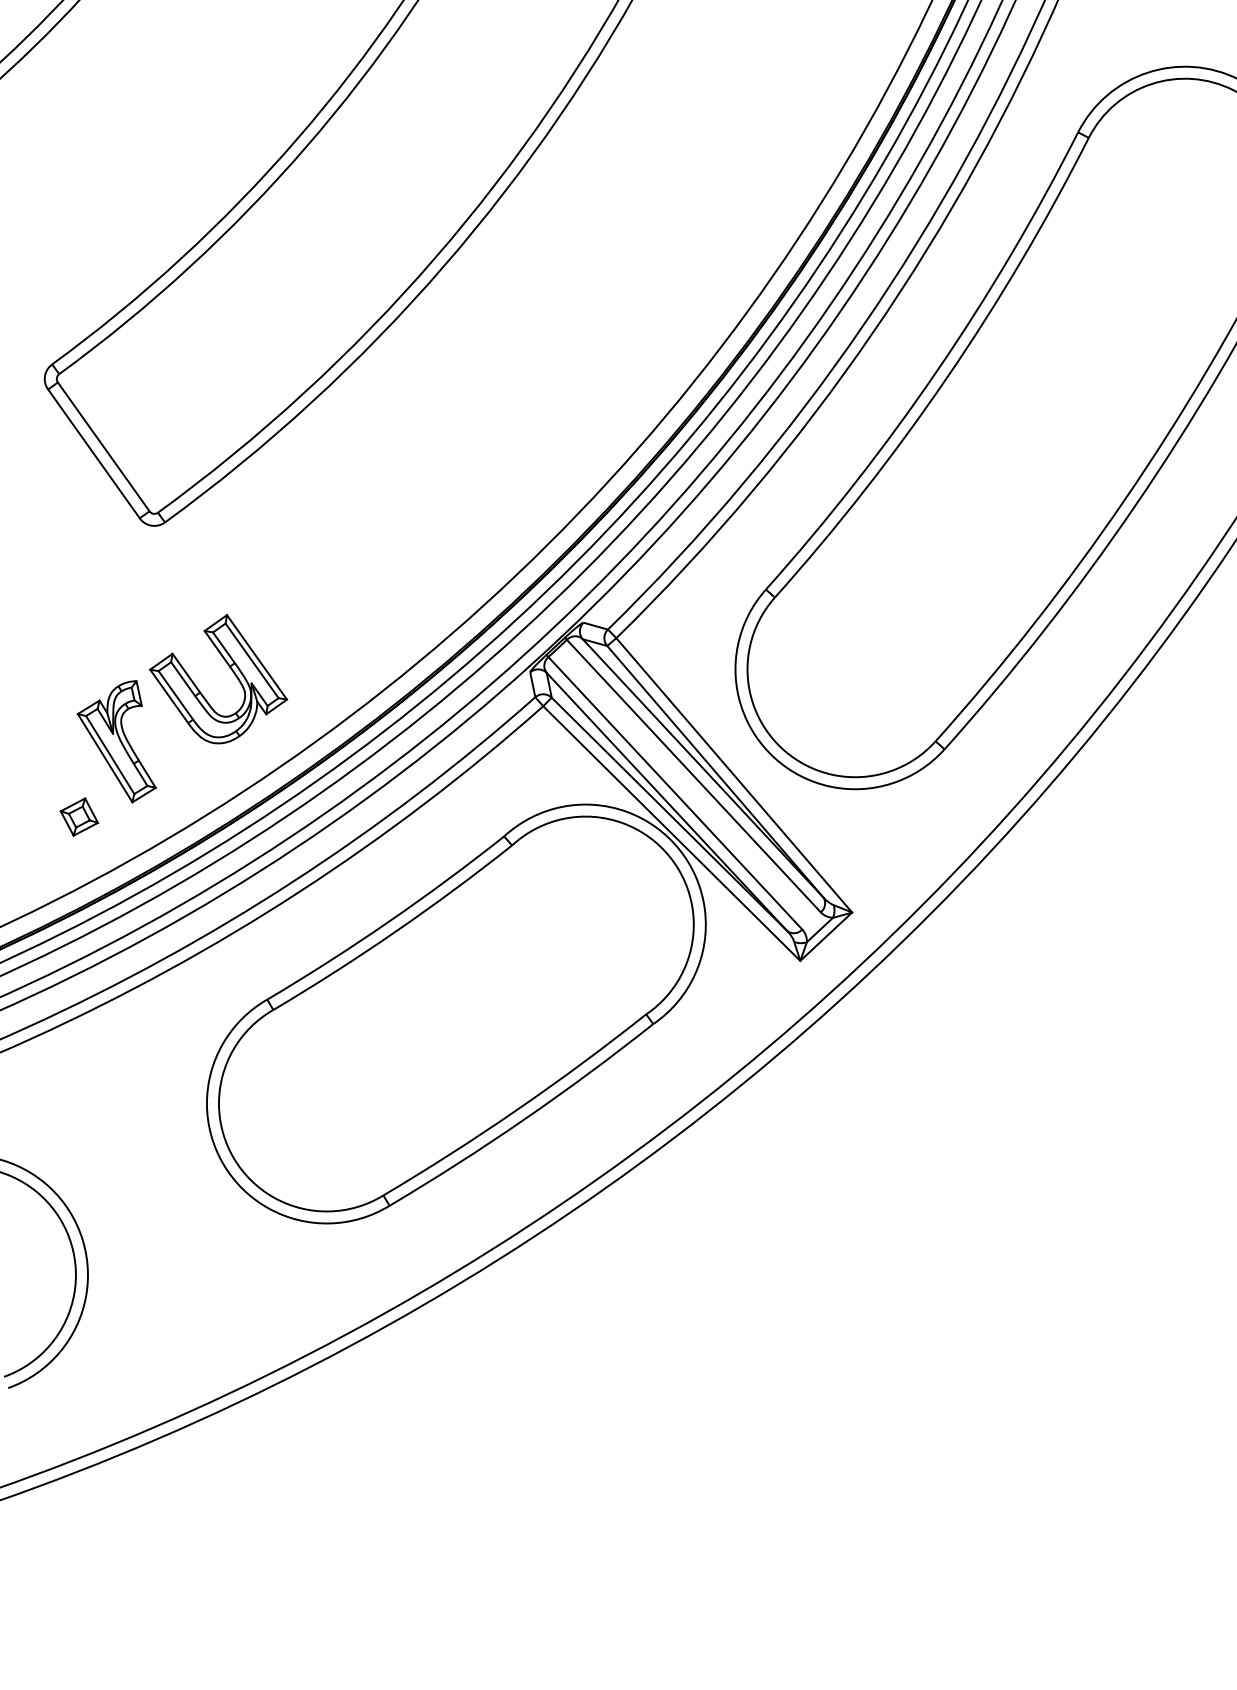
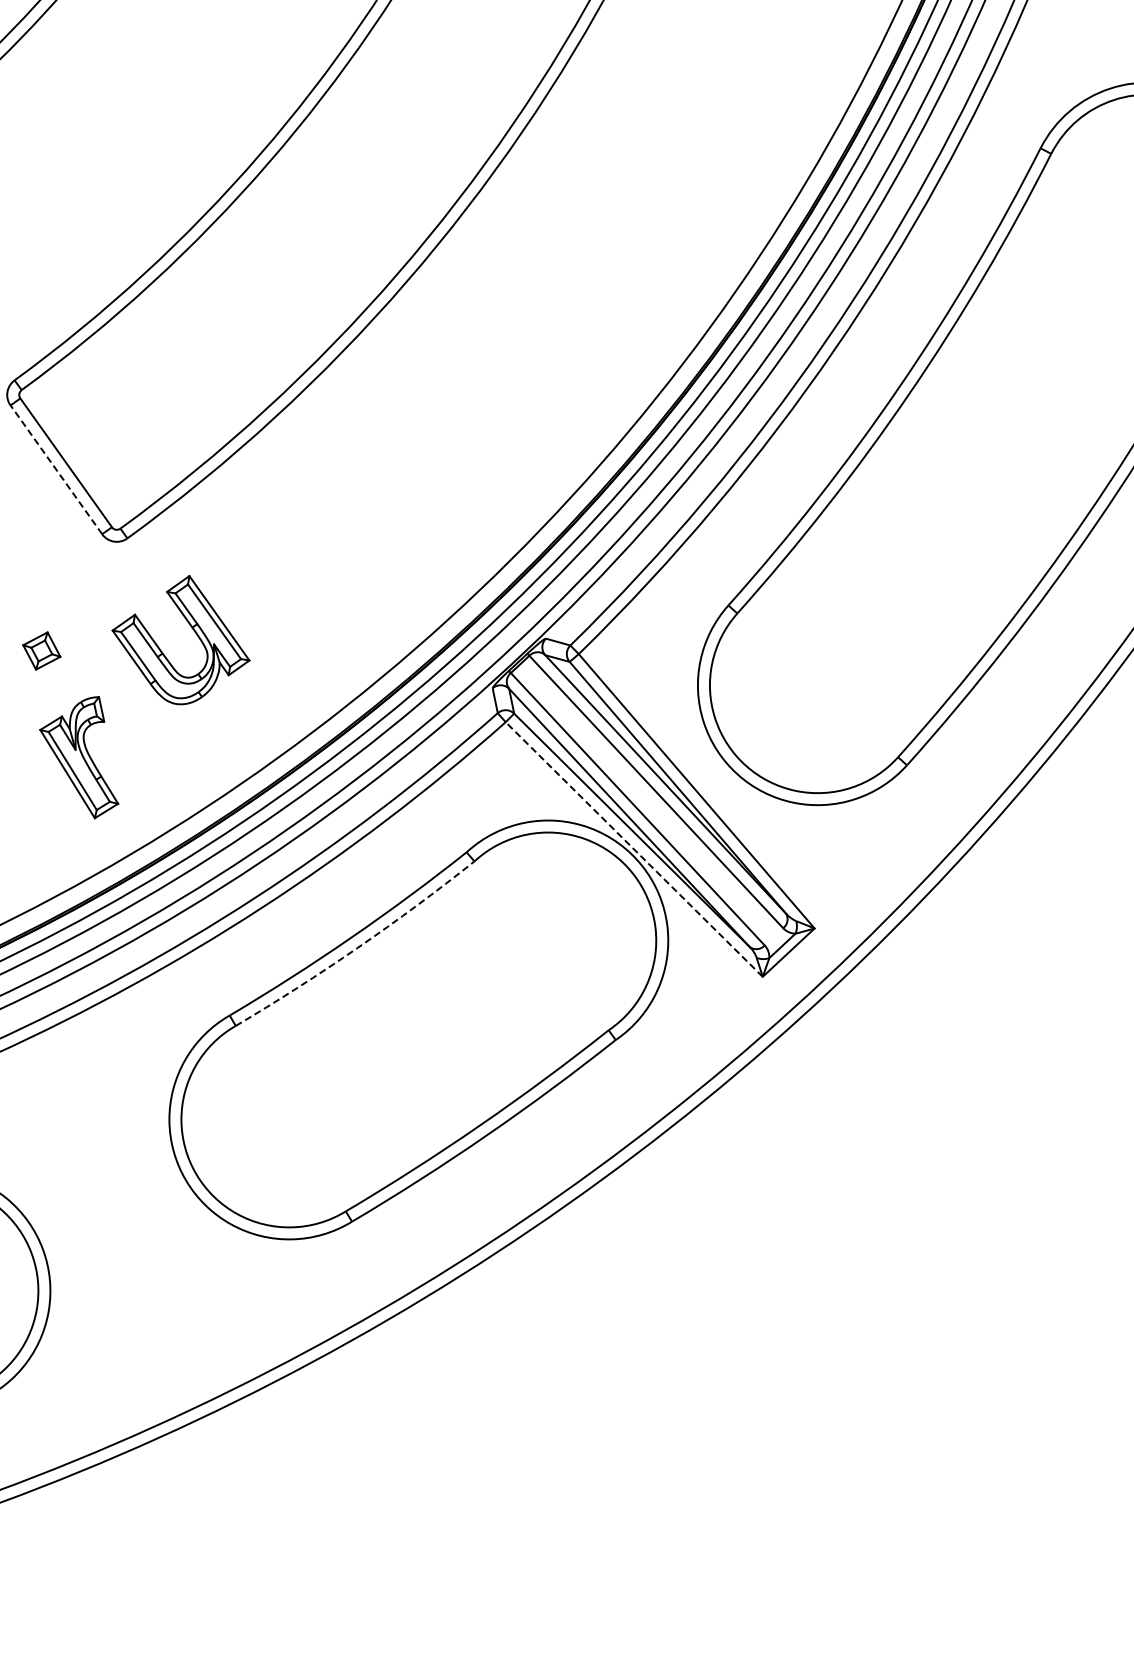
line: (93, 453) -> (55, 469), solid -> dashed
part: (230, 669) -> (192, 630), moved
part: (79, 816) -> (41, 650), moved
line: (671, 833) -> (633, 849), solid -> dashed
arc: (395, 931) -> (357, 947), solid -> dashed

